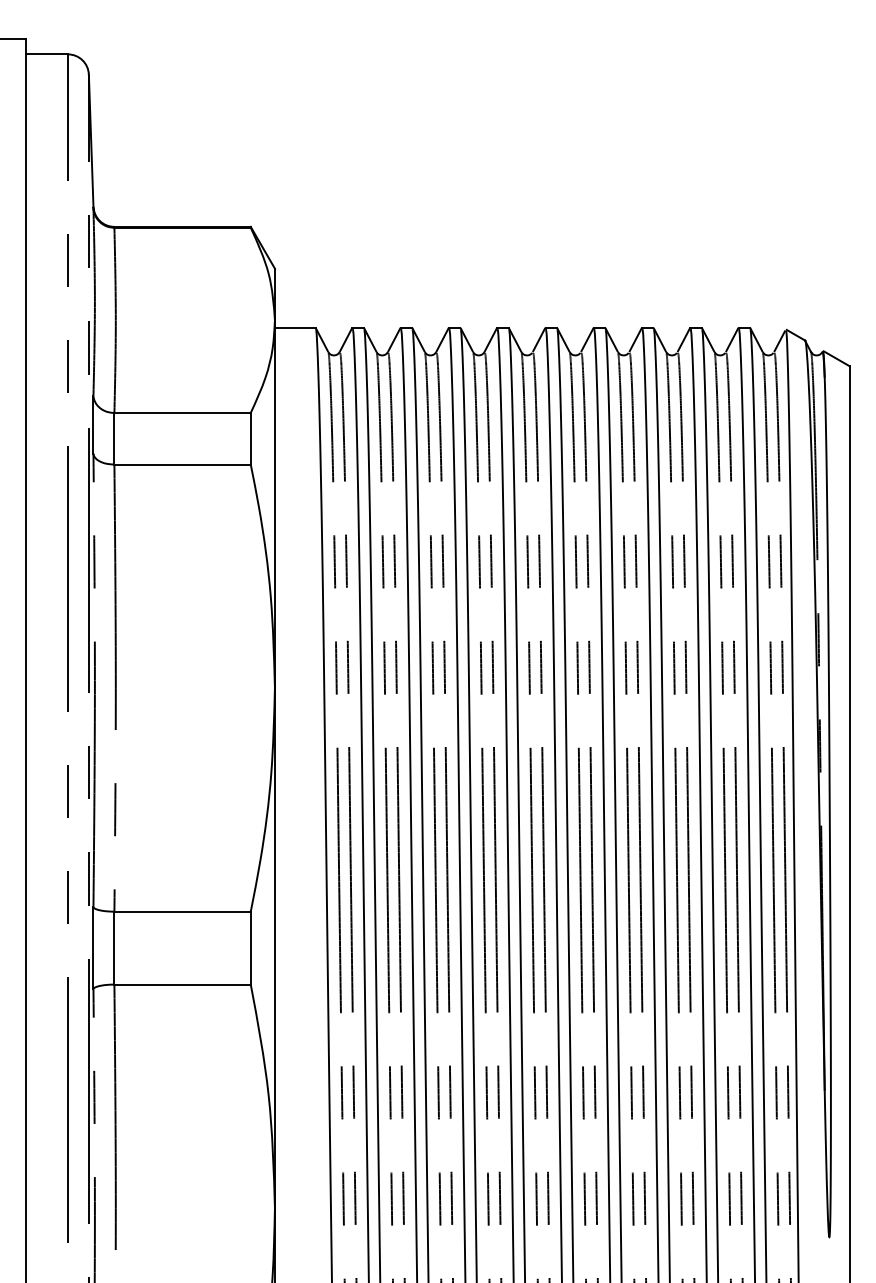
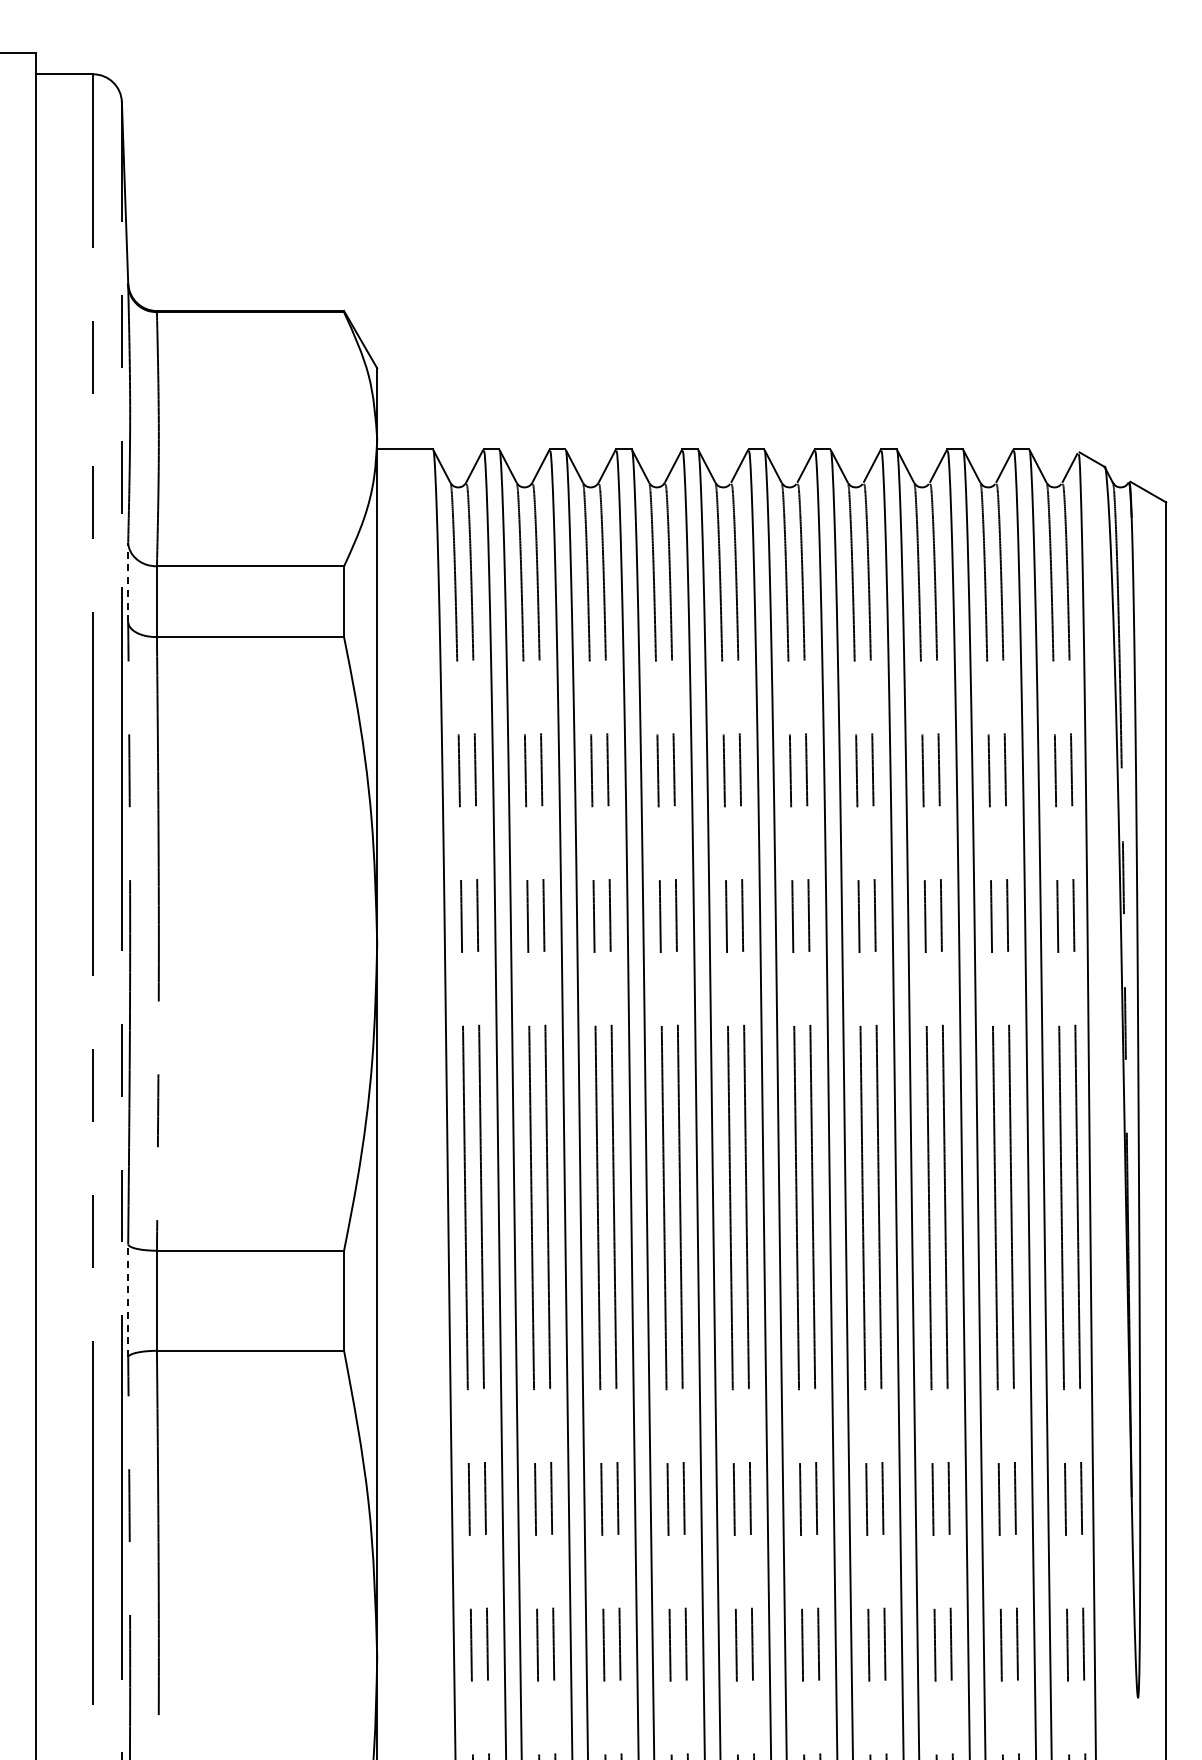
line: (93, 424) -> (128, 582), solid -> dashed
line: (93, 947) -> (128, 1300), solid -> dashed

